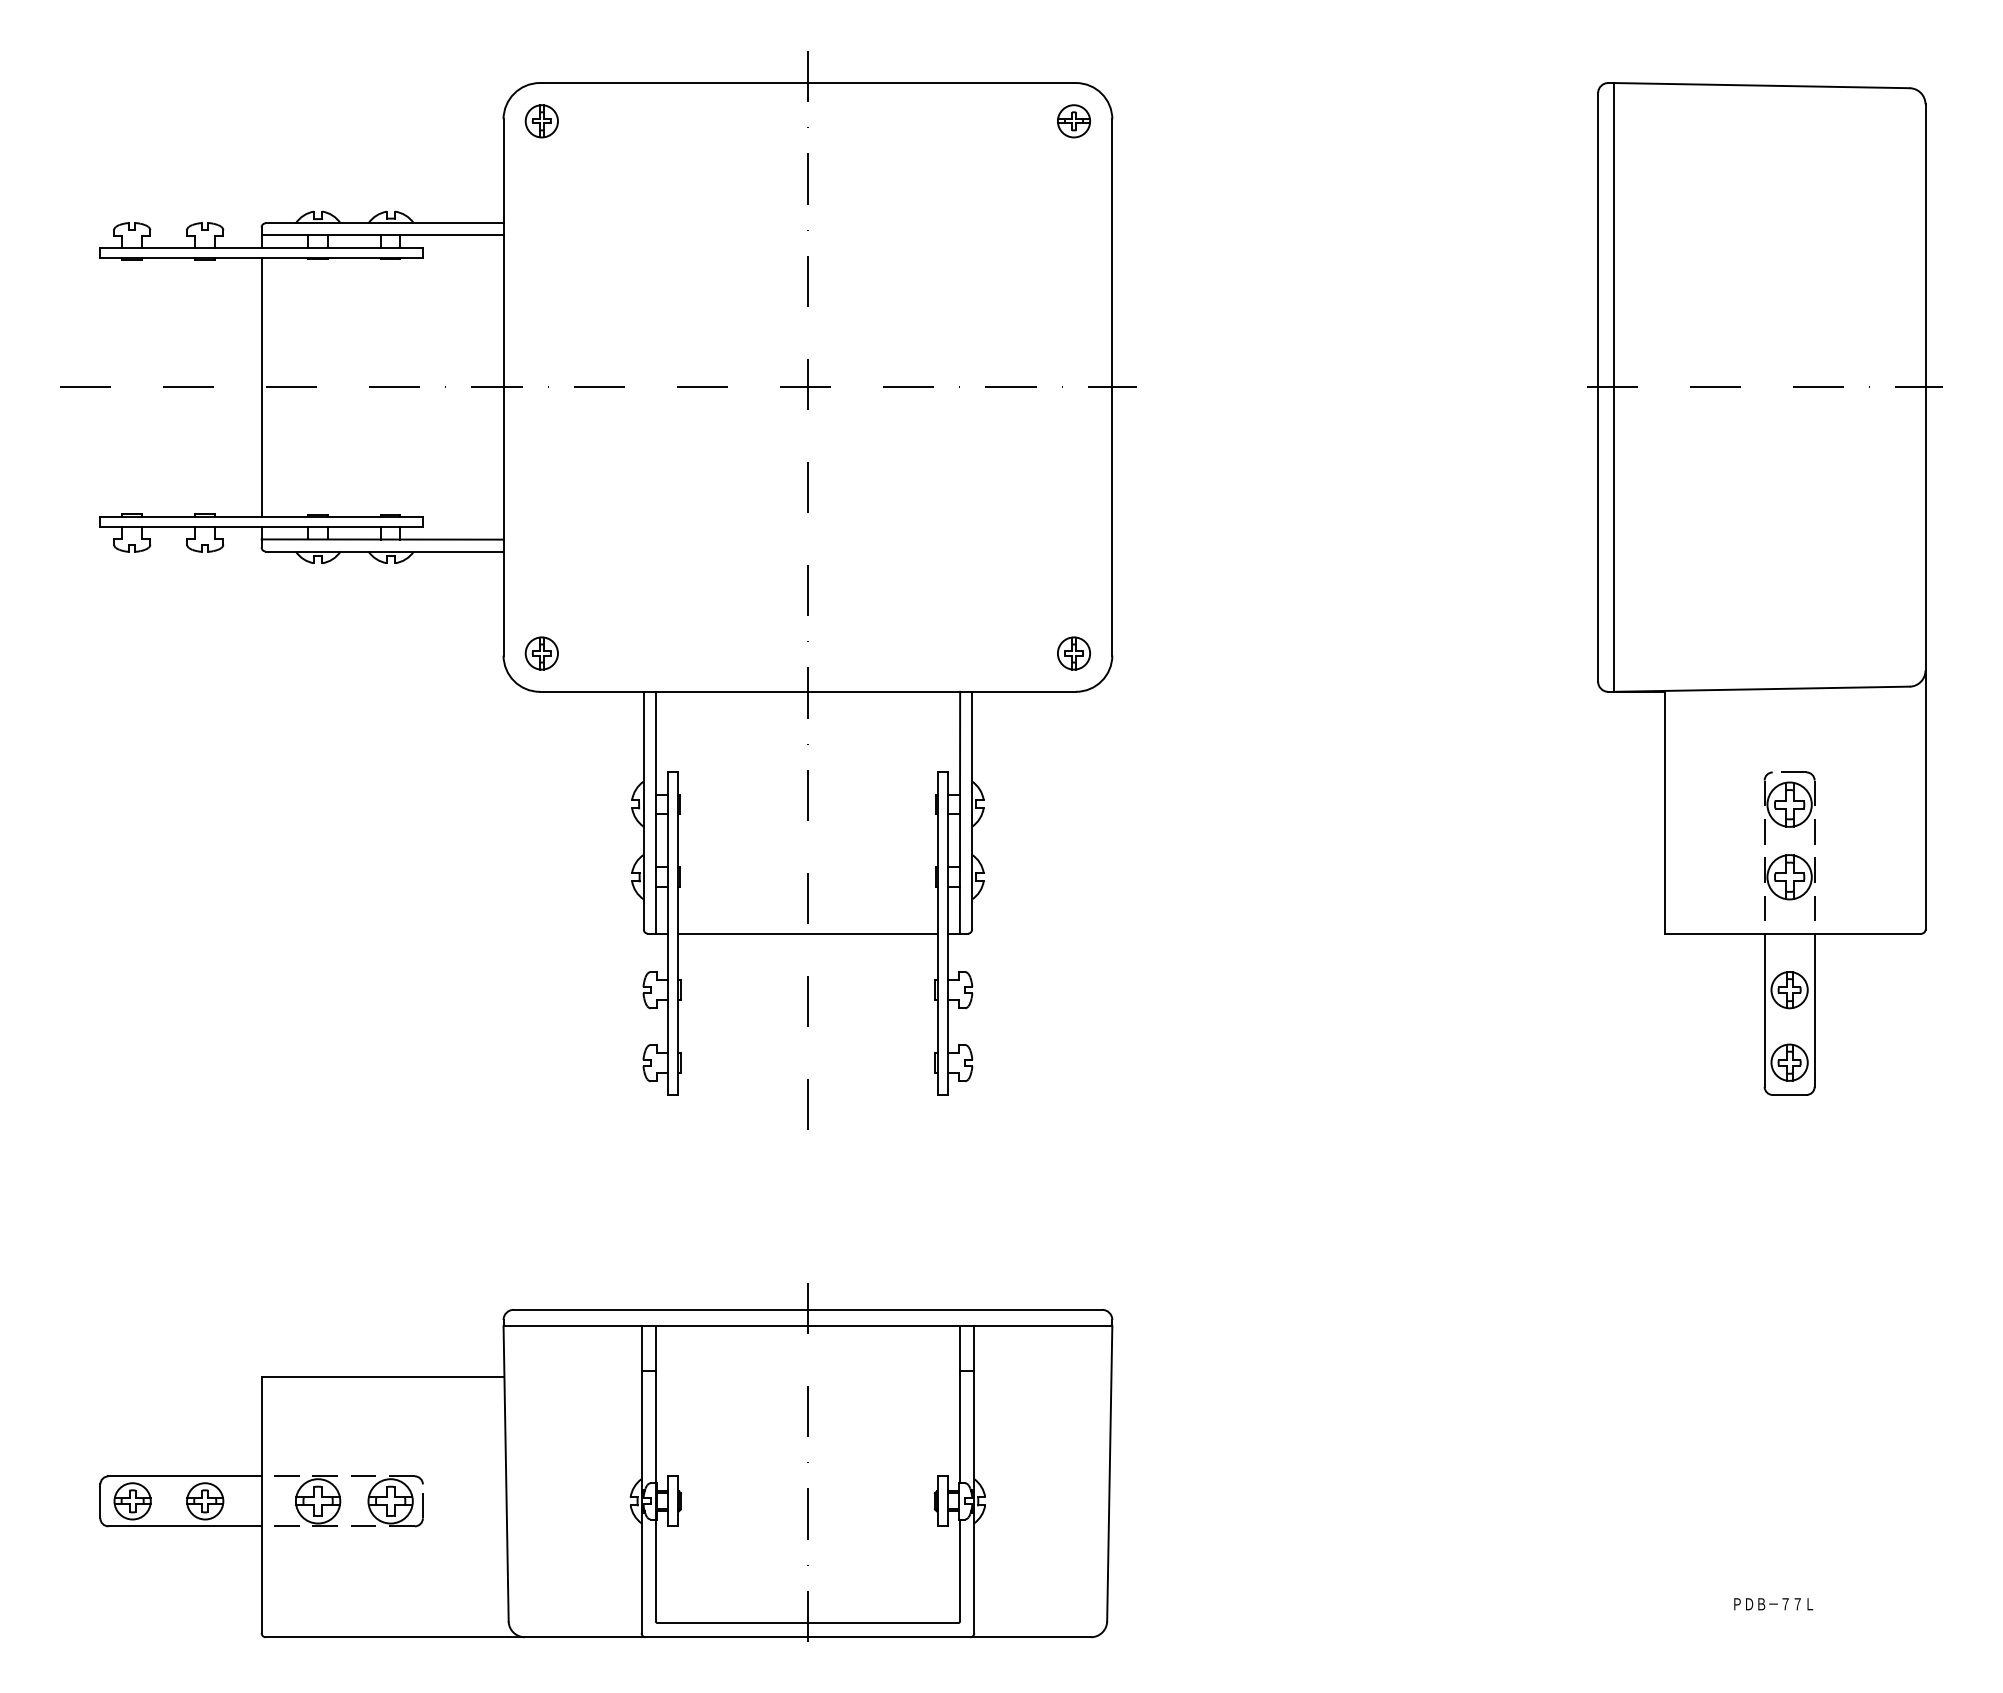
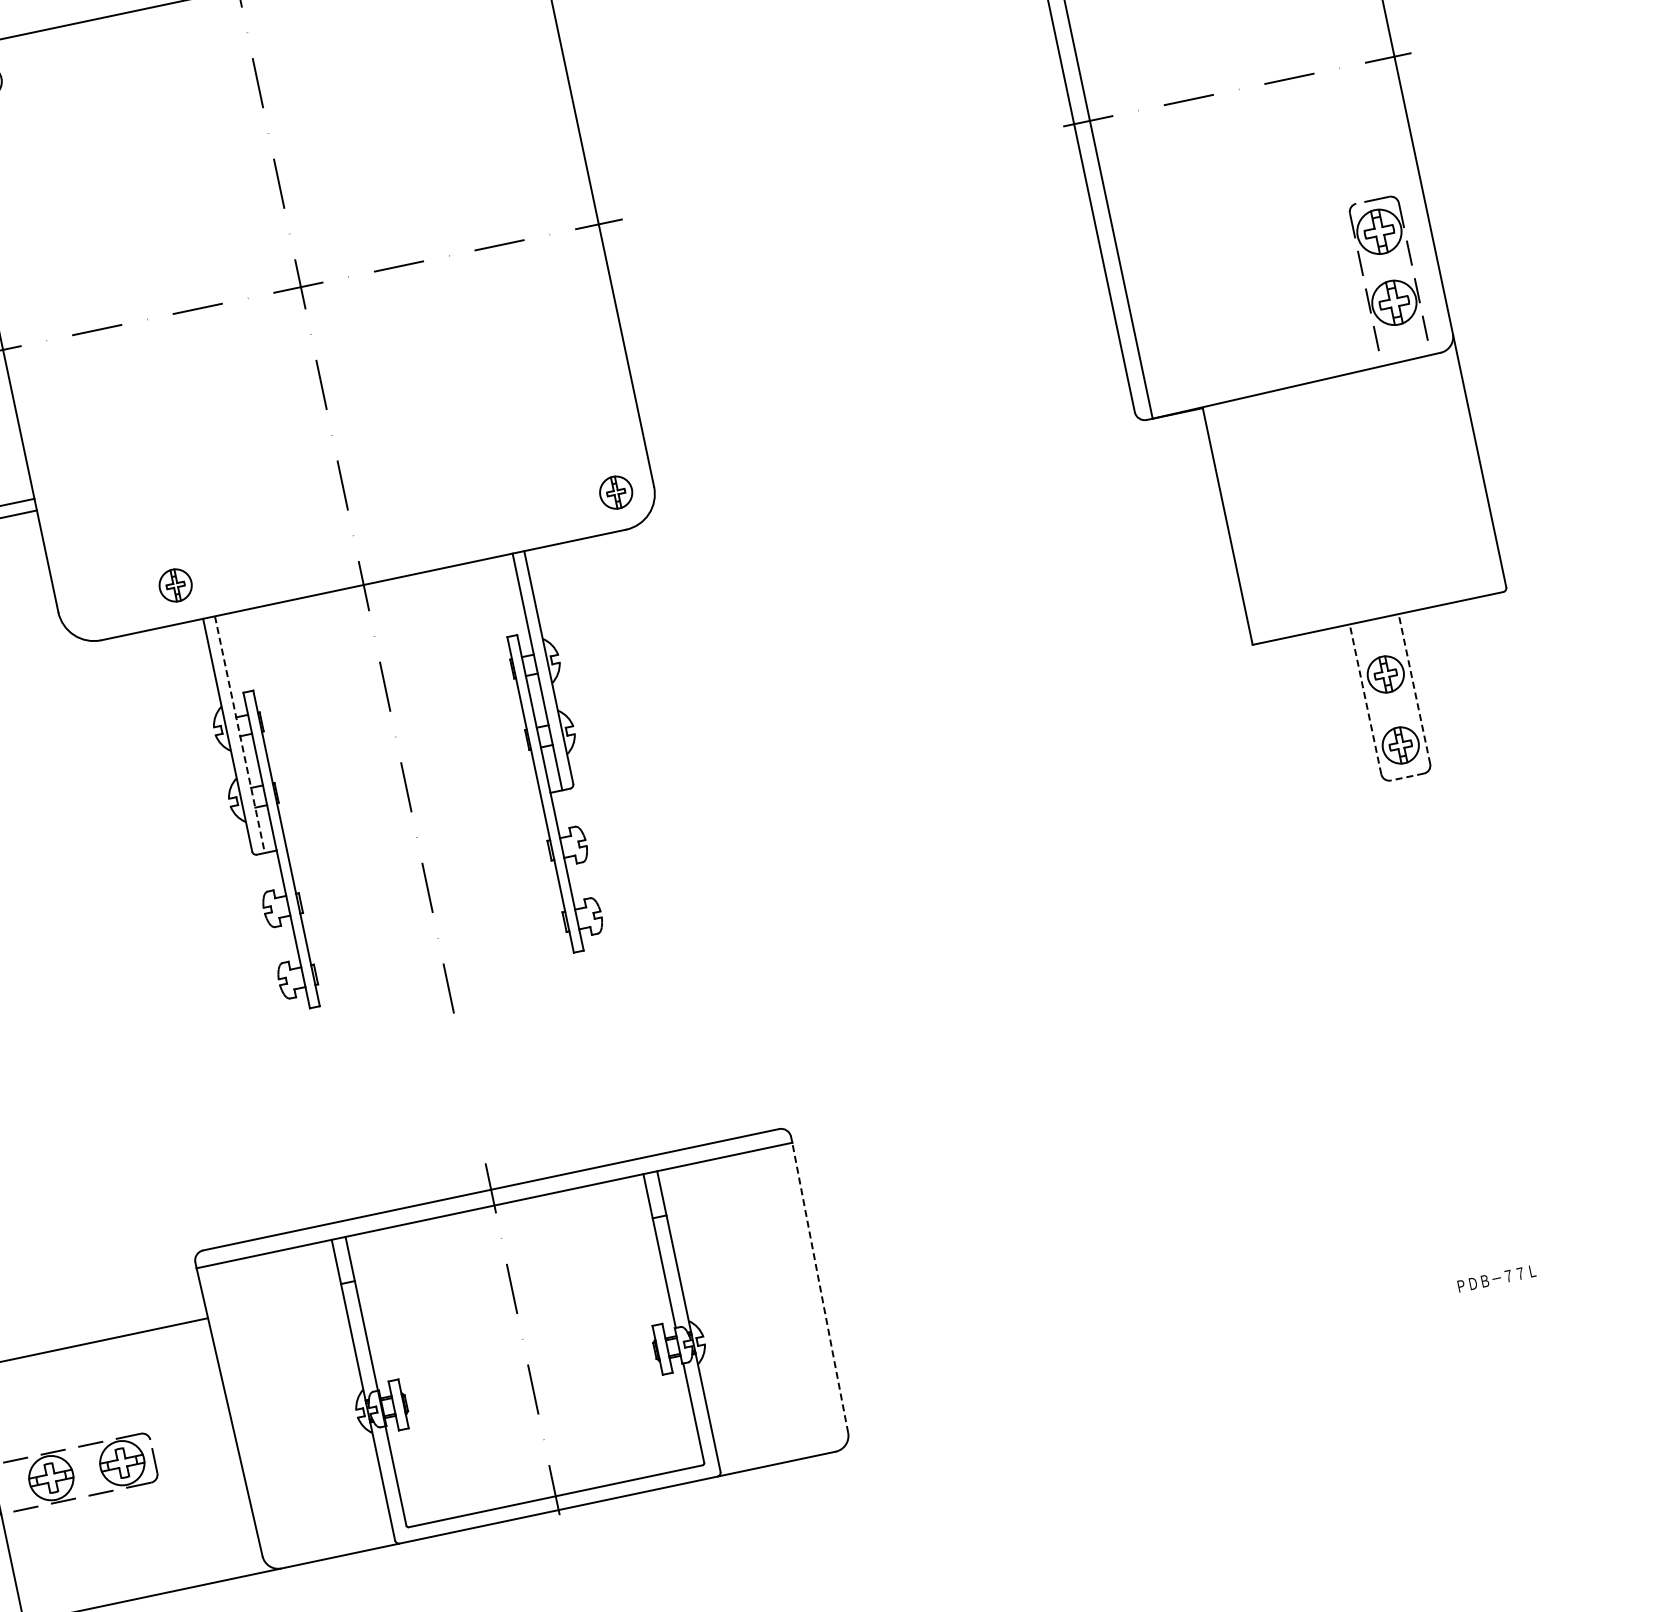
part: (541, 653) -> (175, 585), moved
line: (655, 812) -> (239, 734), solid -> dashed
part: (1789, 854) -> (1389, 280), moved
line: (807, 933) -> (413, 821), removed
line: (1764, 1010) -> (1365, 699), solid -> dashed
line: (1814, 1010) -> (1414, 689), solid -> dashed
line: (1789, 1094) -> (1407, 776), solid -> dashed
line: (1109, 1473) -> (819, 1287), solid -> dashed

